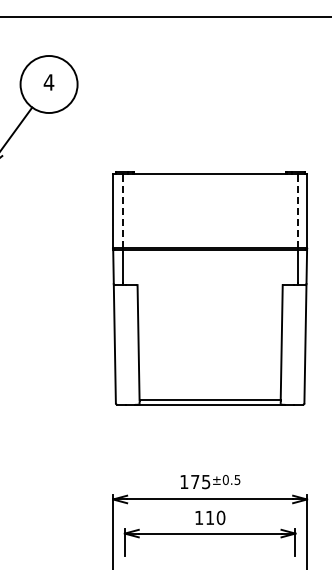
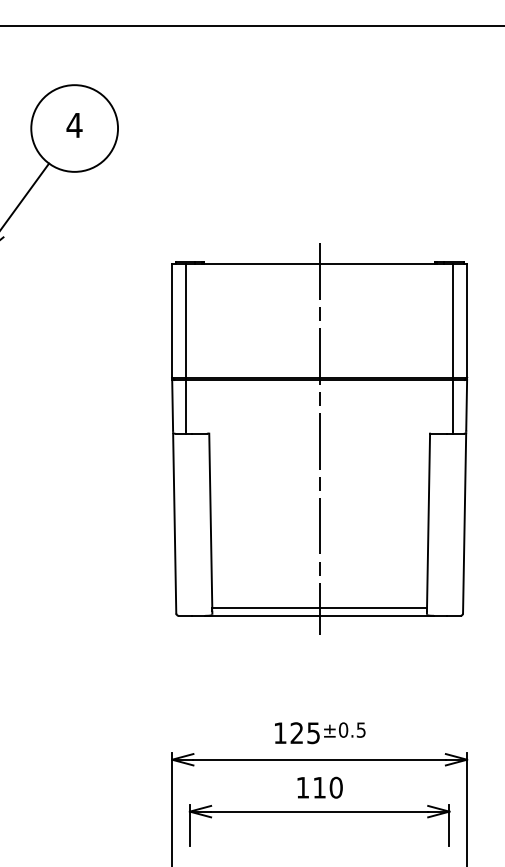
line: (122, 210) -> (186, 320), dashed -> solid
line: (297, 210) -> (452, 320), dashed -> solid
line: (210, 288) -> (320, 438), added
text: (195, 481) -> (297, 732), 175 -> 125

